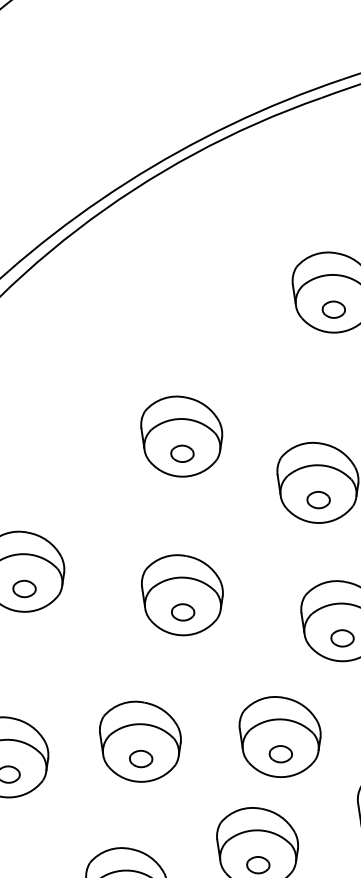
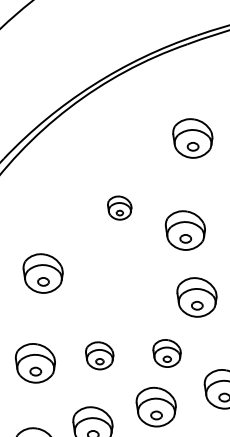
part: (181, 435) -> (119, 207), size x0.6
part: (181, 594) -> (119, 284), removed
part: (278, 737) -> (166, 353), size x0.7
part: (140, 741) -> (99, 355), size x0.7

